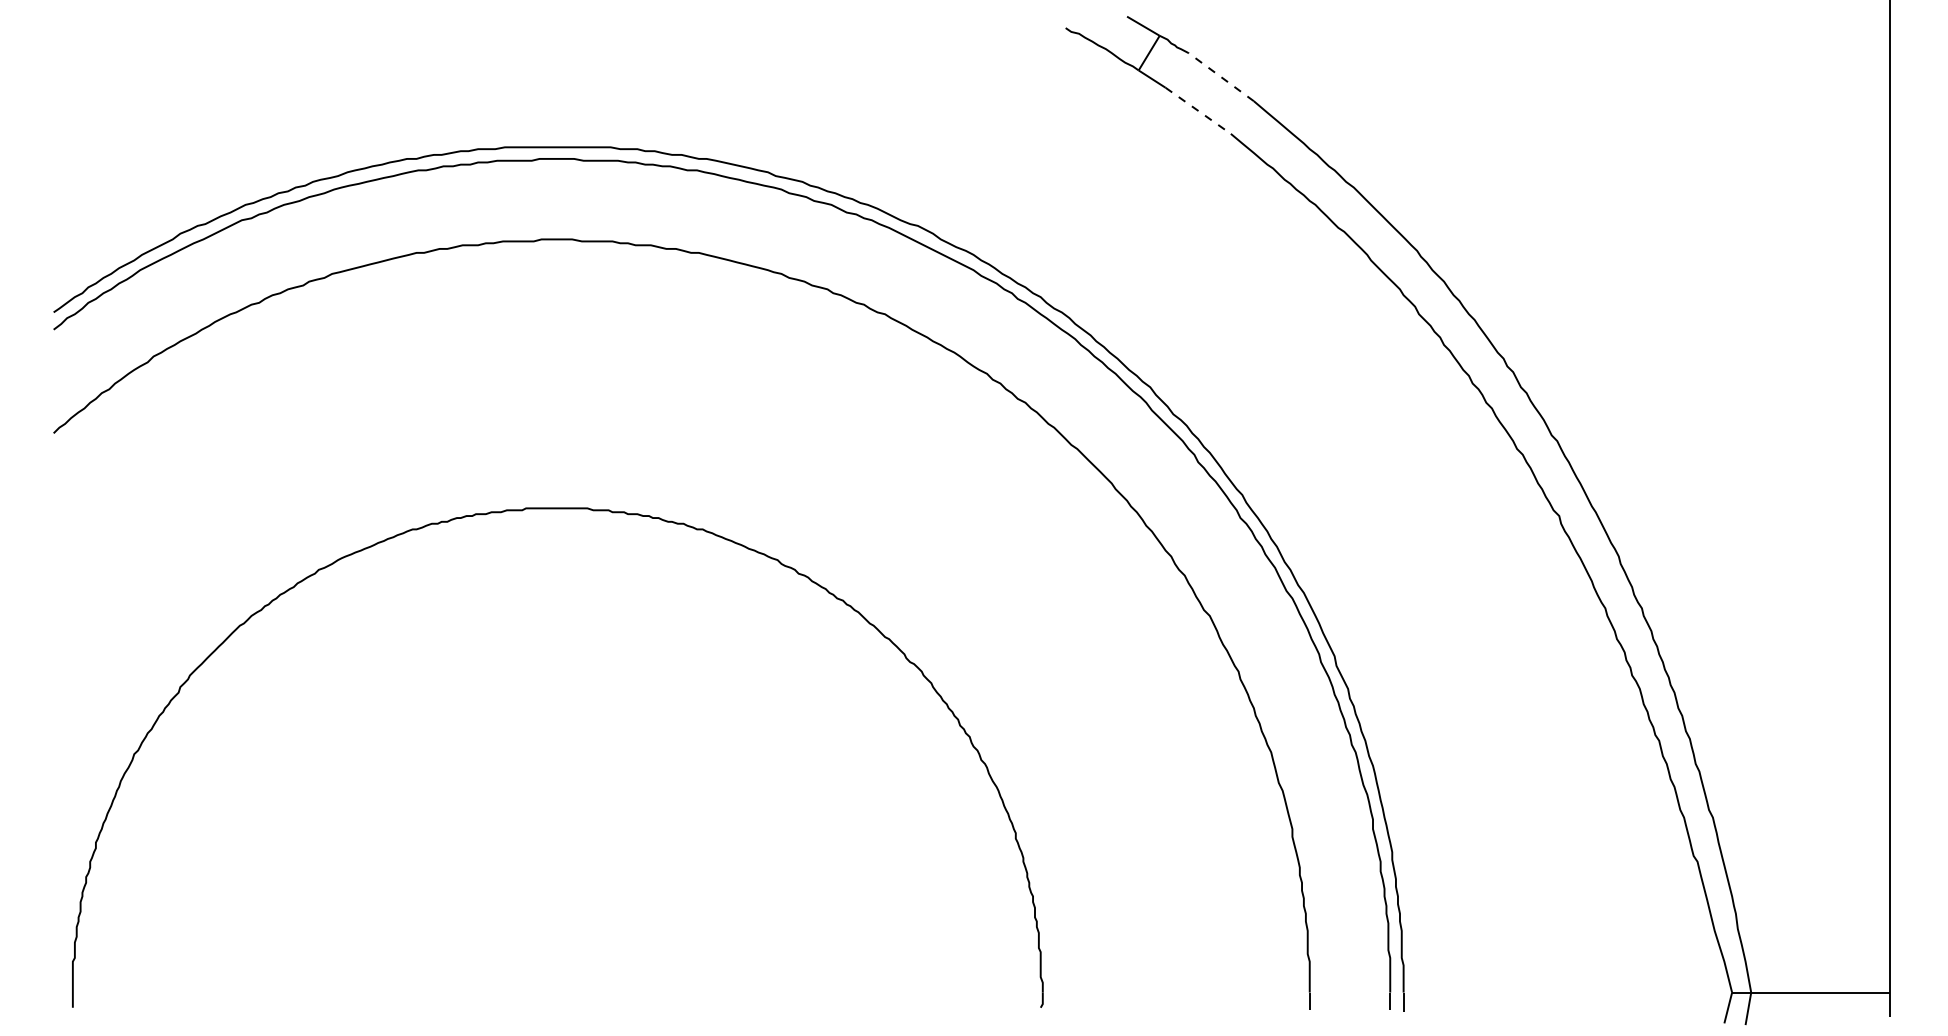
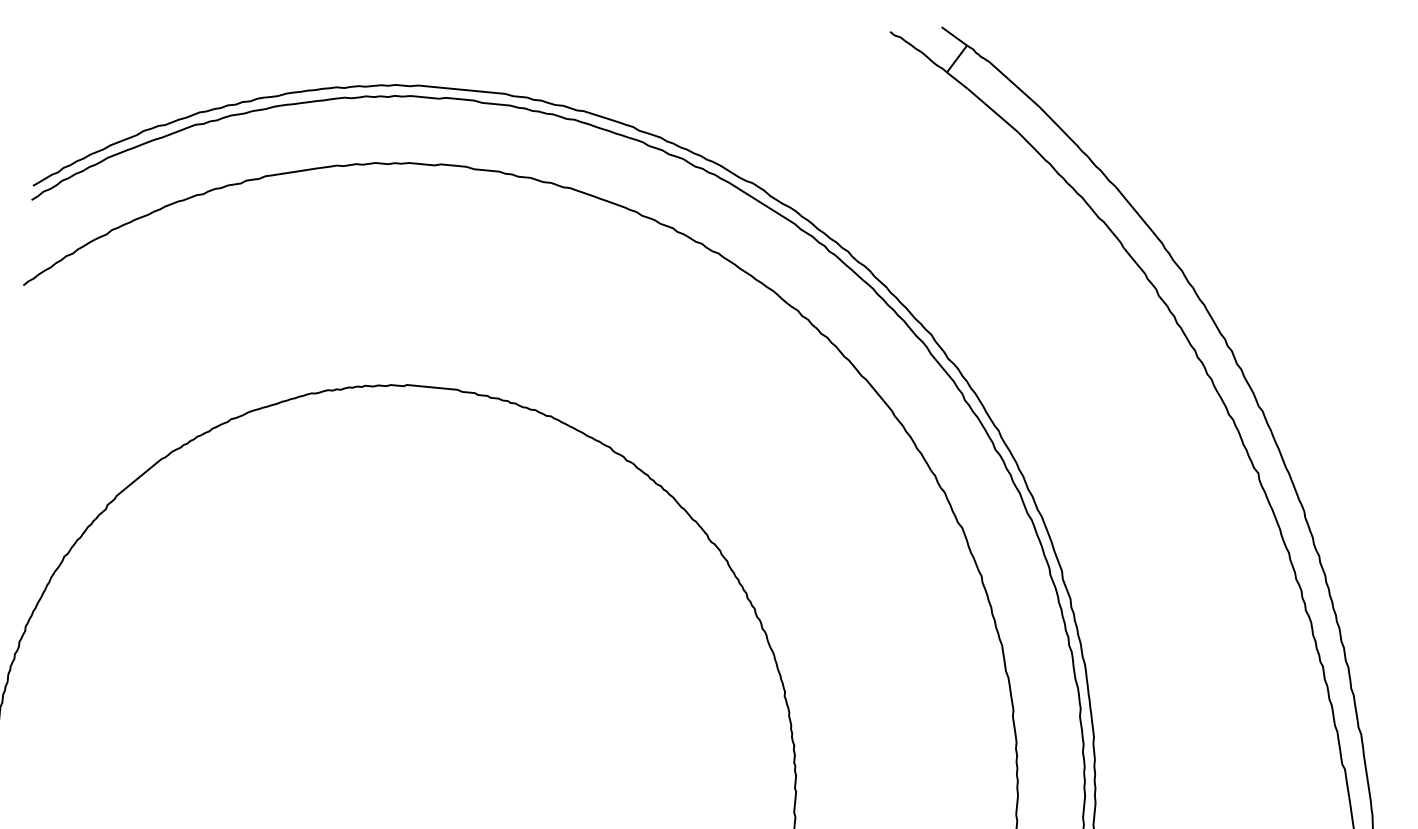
line: (1221, 77) -> (1014, 84), dashed -> solid
line: (1198, 110) -> (993, 110), dashed -> solid

